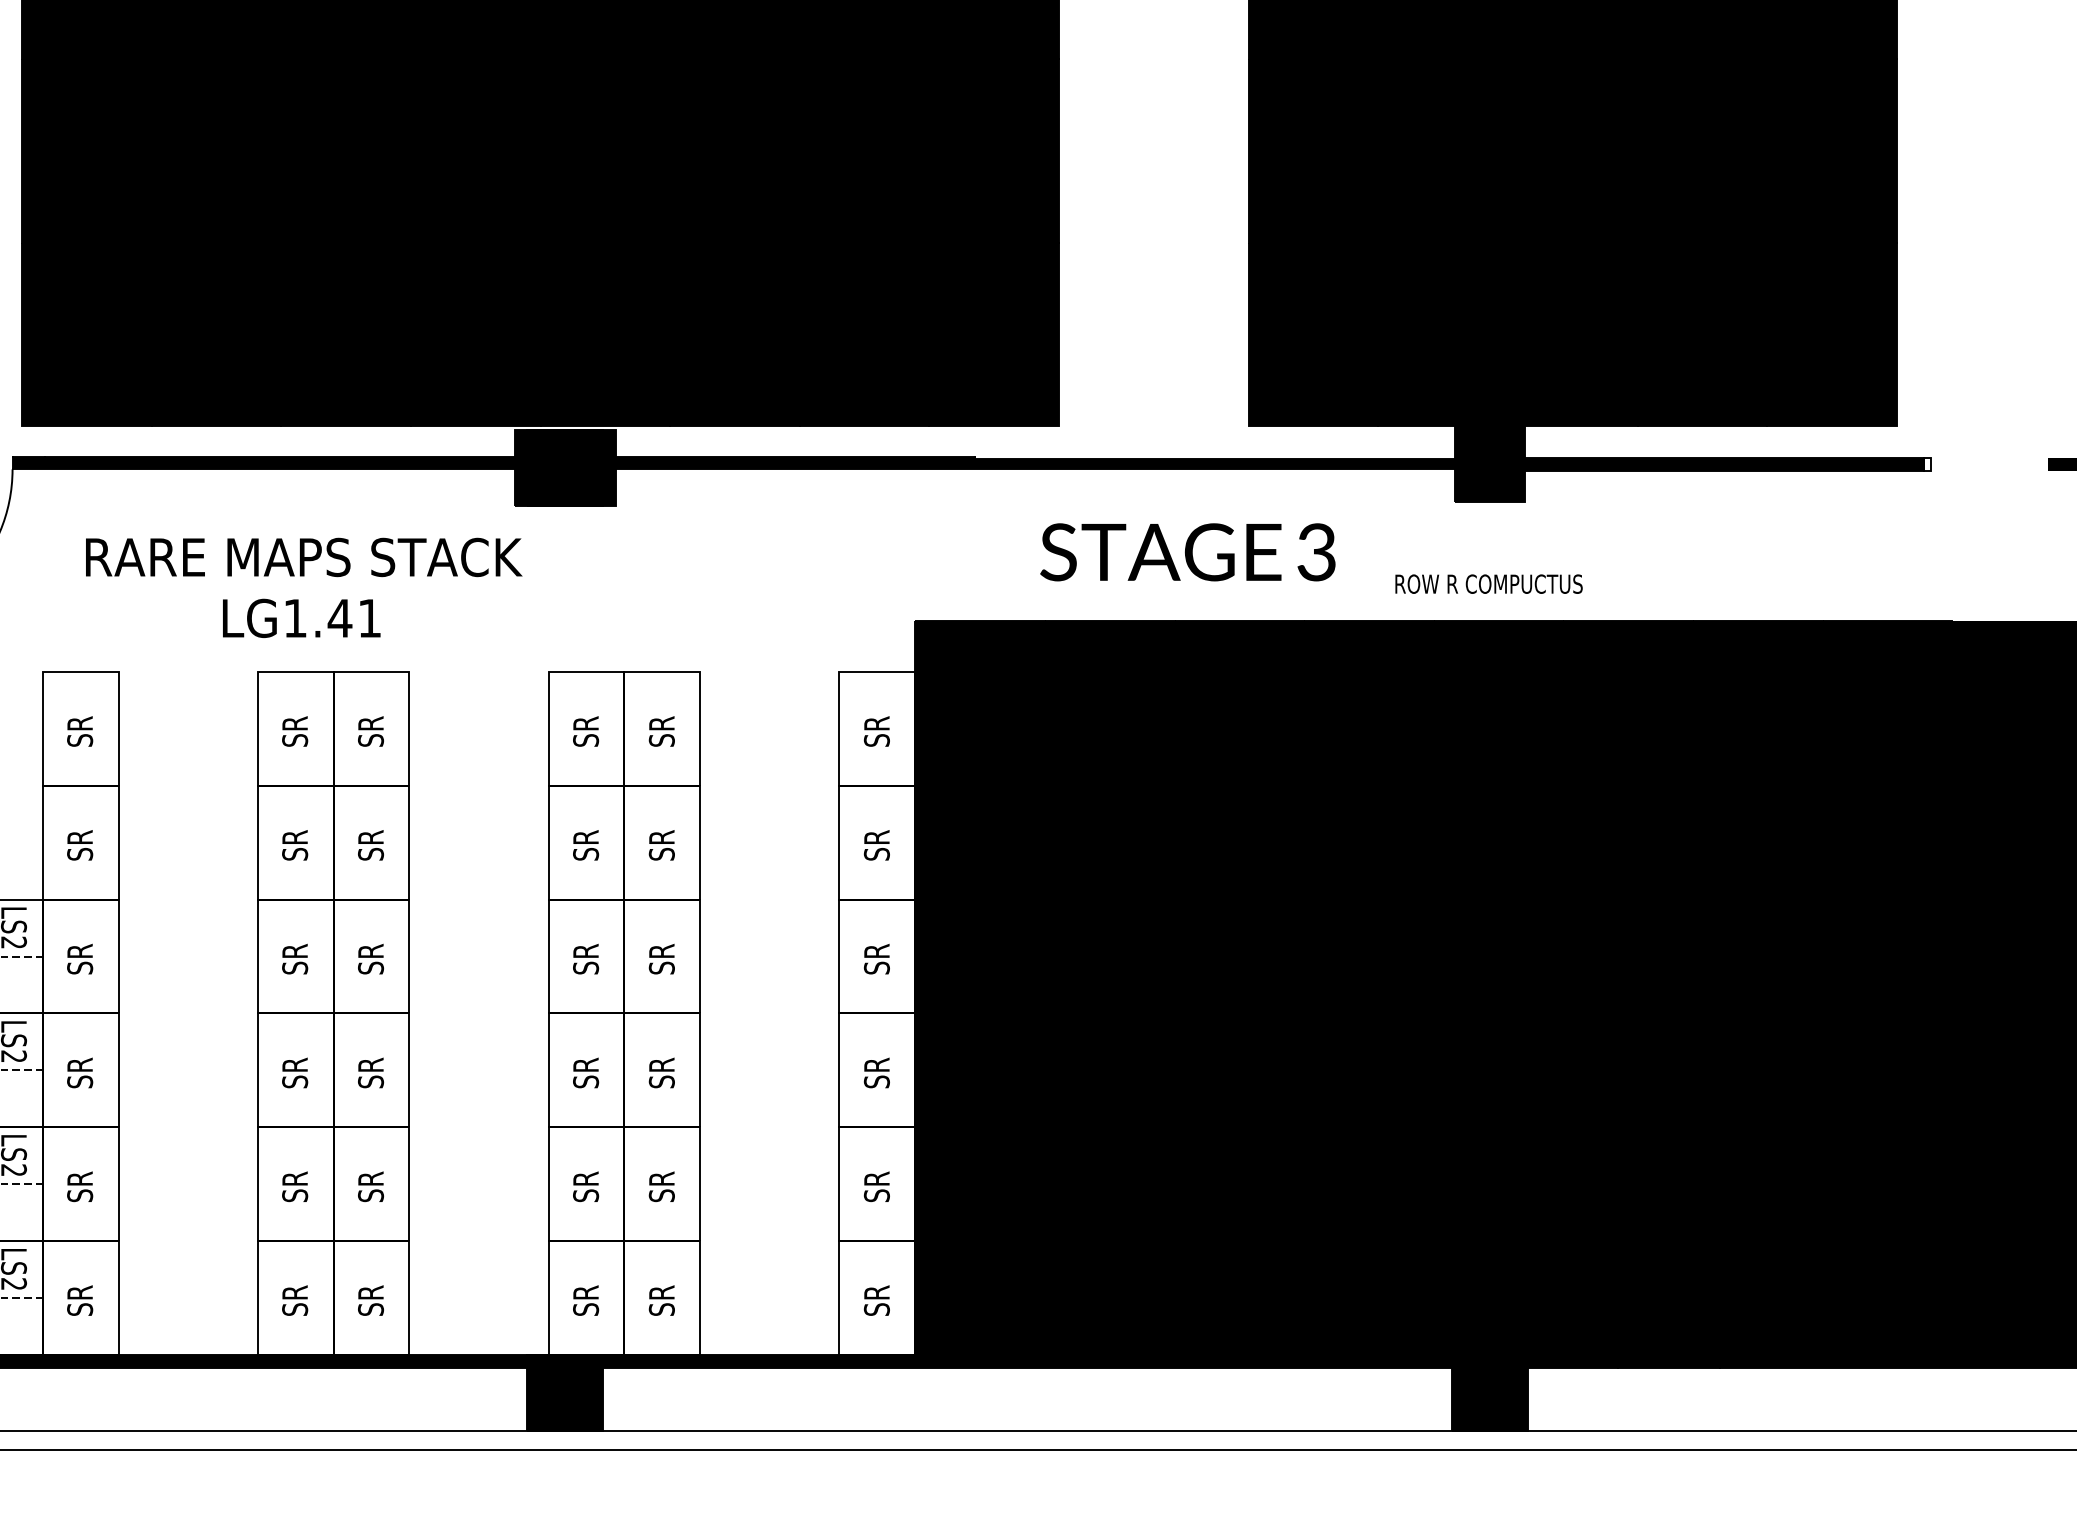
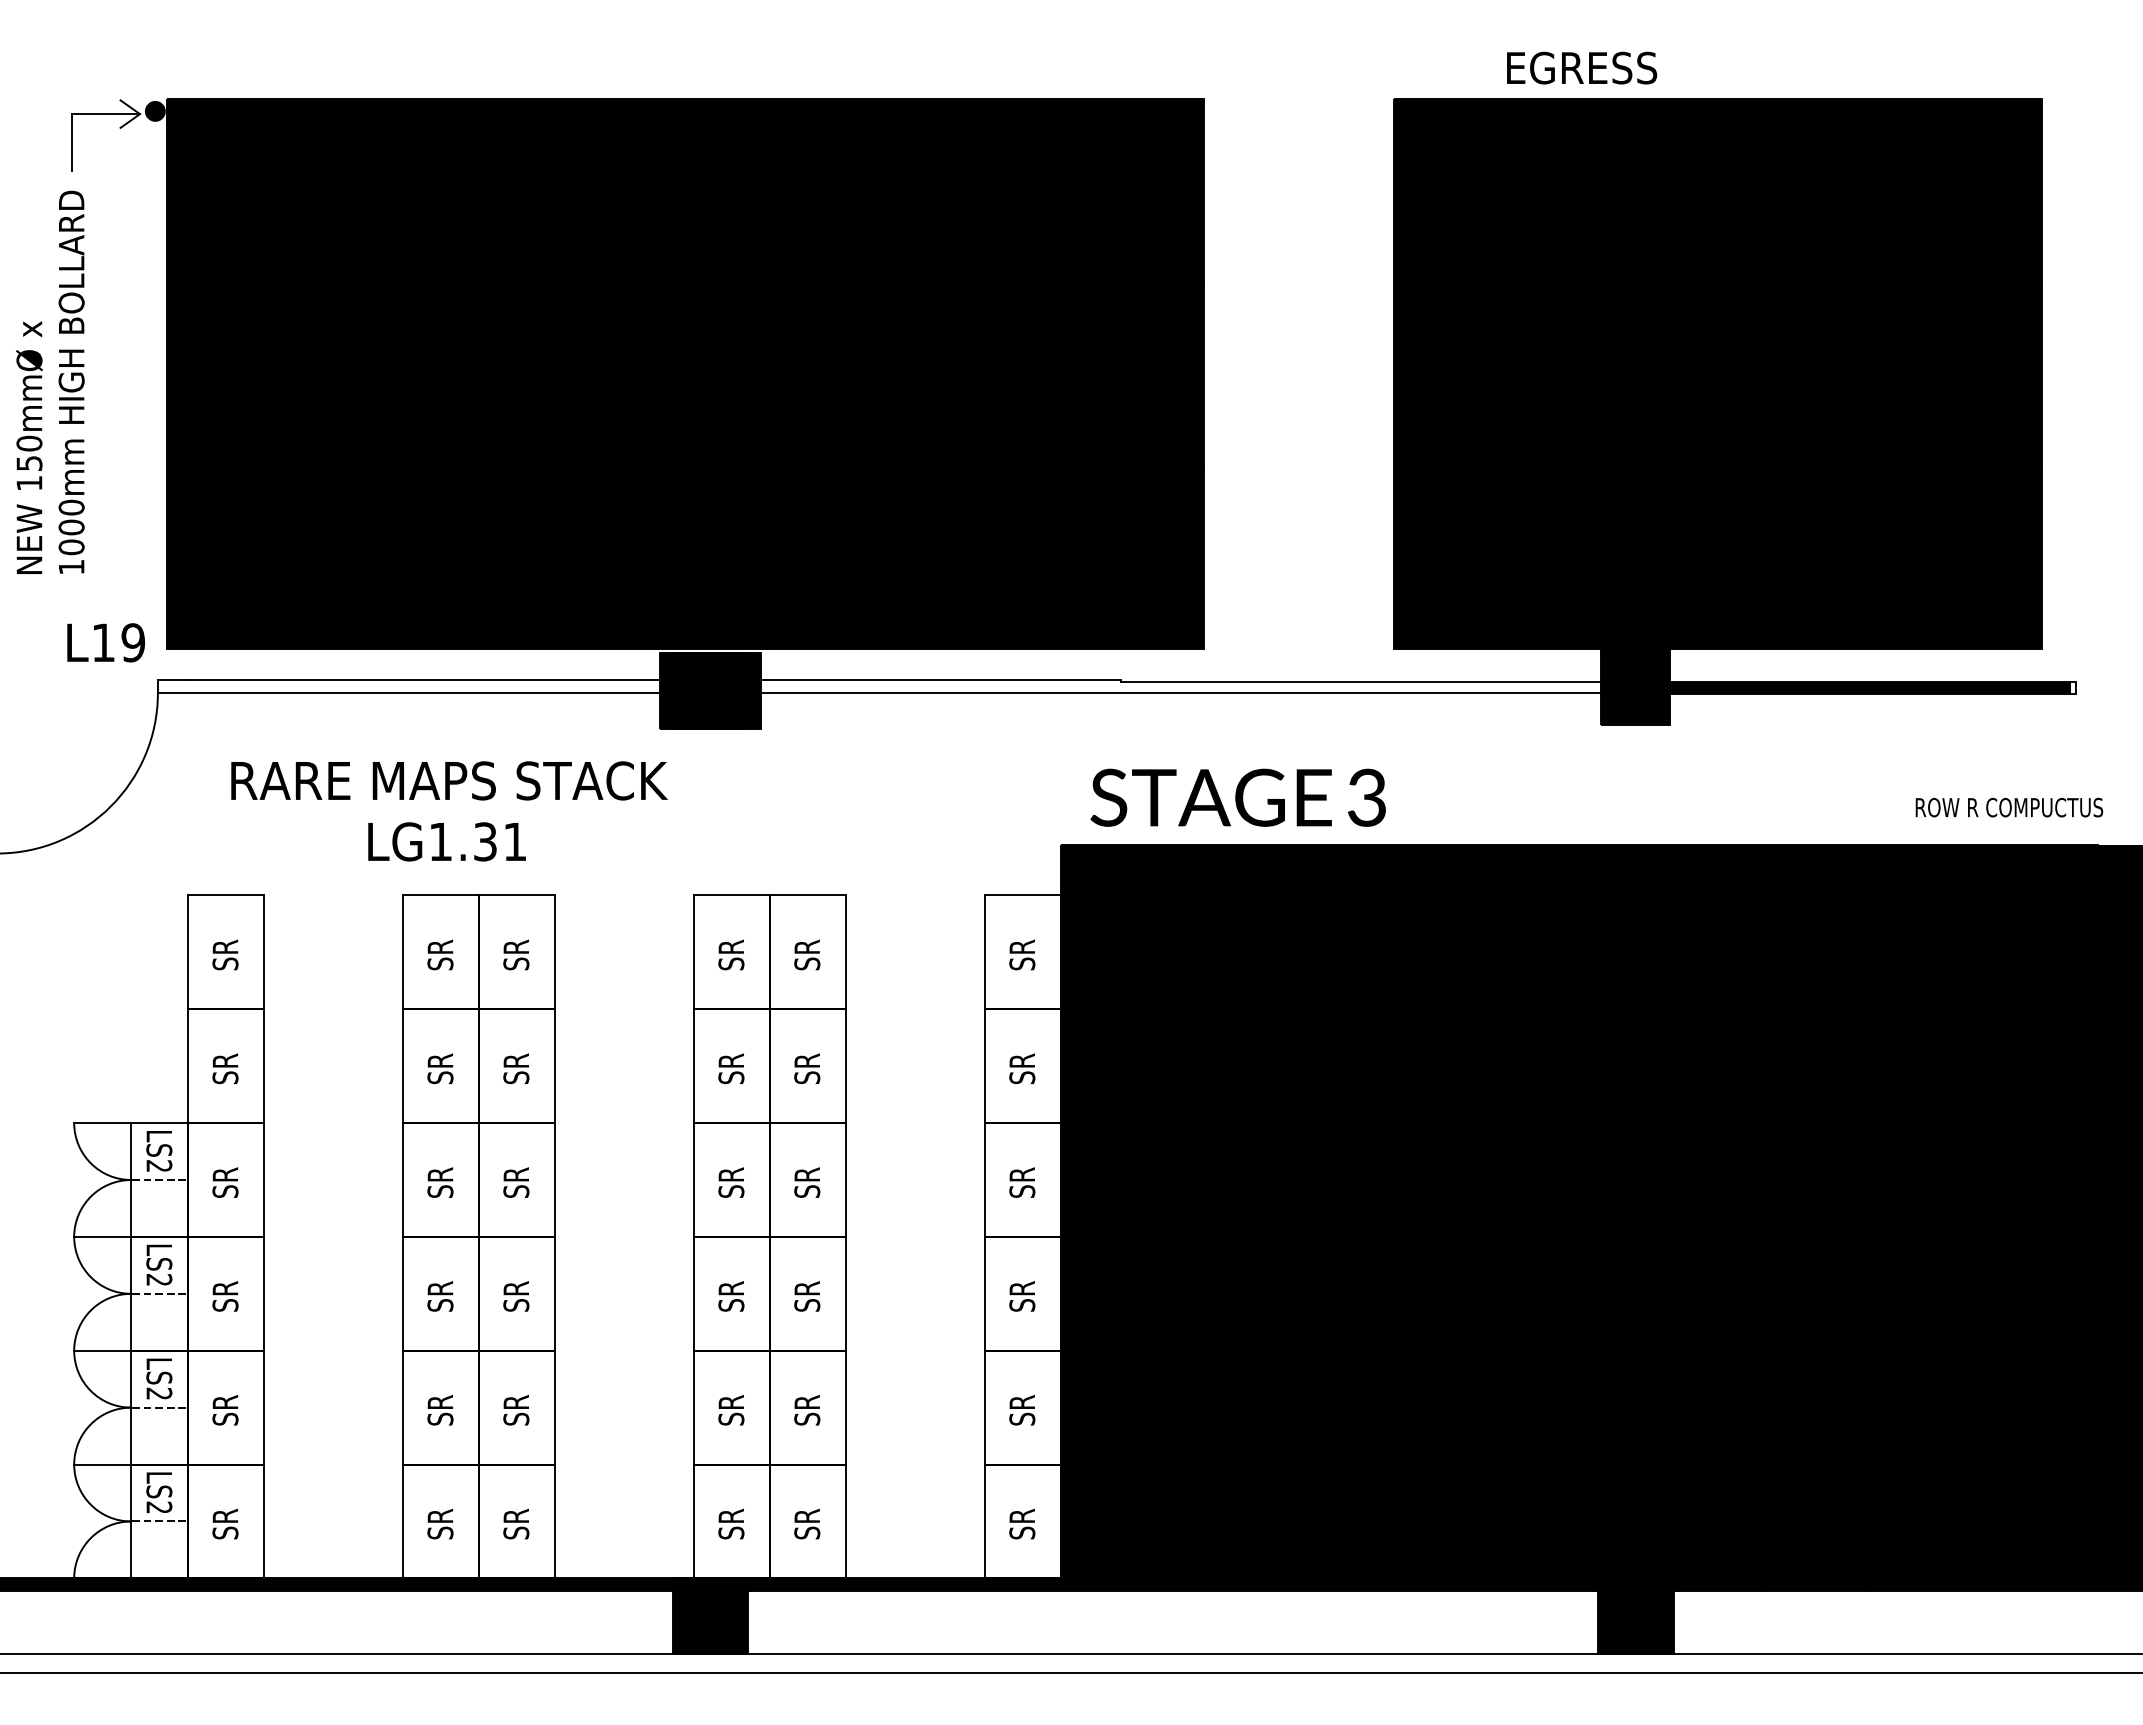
fill: (263, 463) -> (408, 686), removed
fill: (1035, 463) -> (1180, 686), removed
text: (1187, 552) -> (1237, 797), moved
text: (1489, 584) -> (2009, 807), moved
text: (340, 618) -> (485, 841), LG1.41 -> LG1.31

